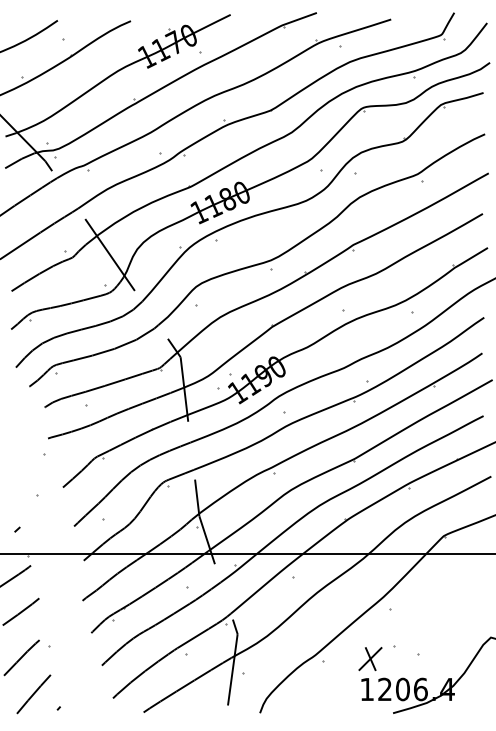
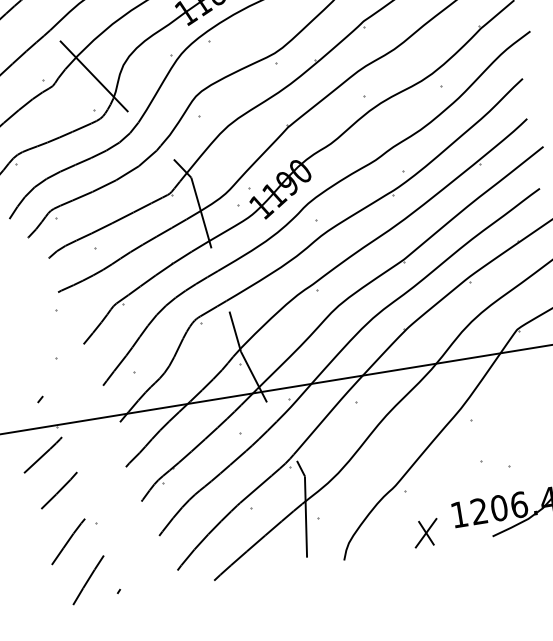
part: (370, 659) -> (426, 533), moved

